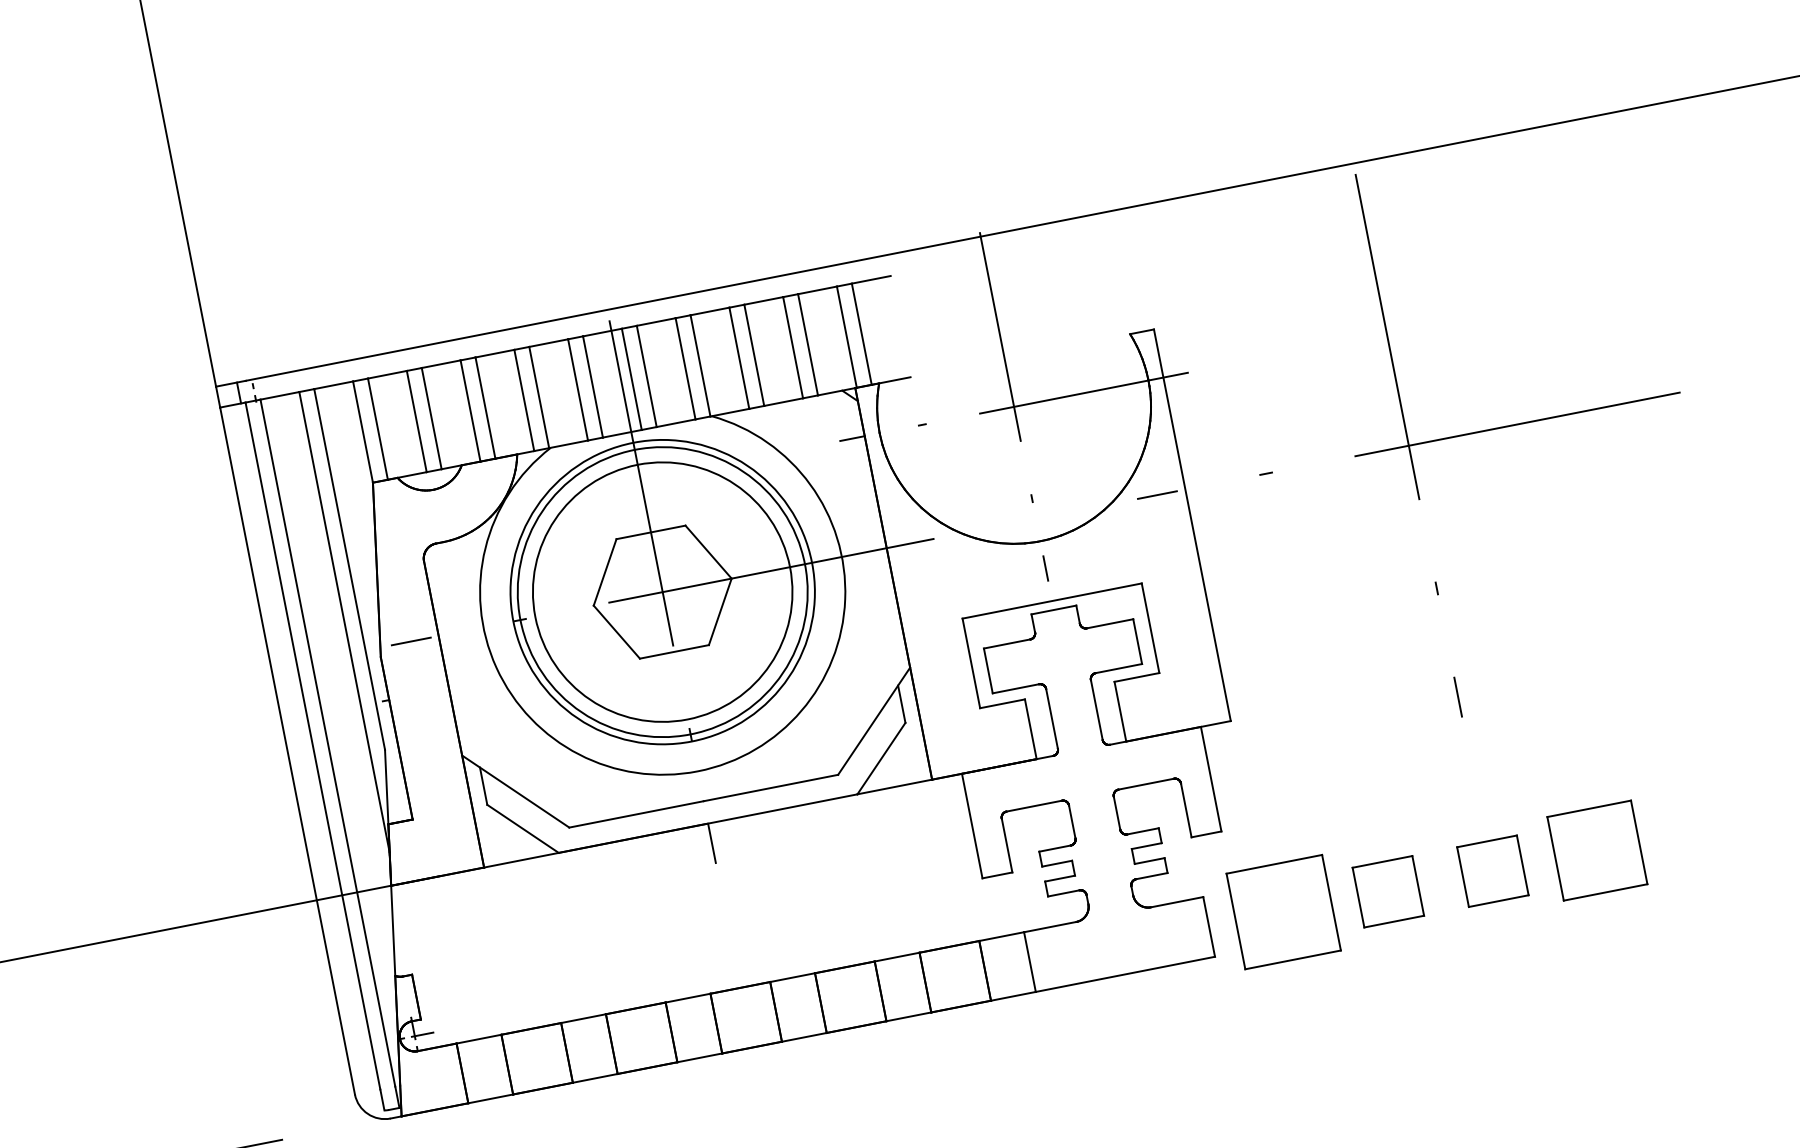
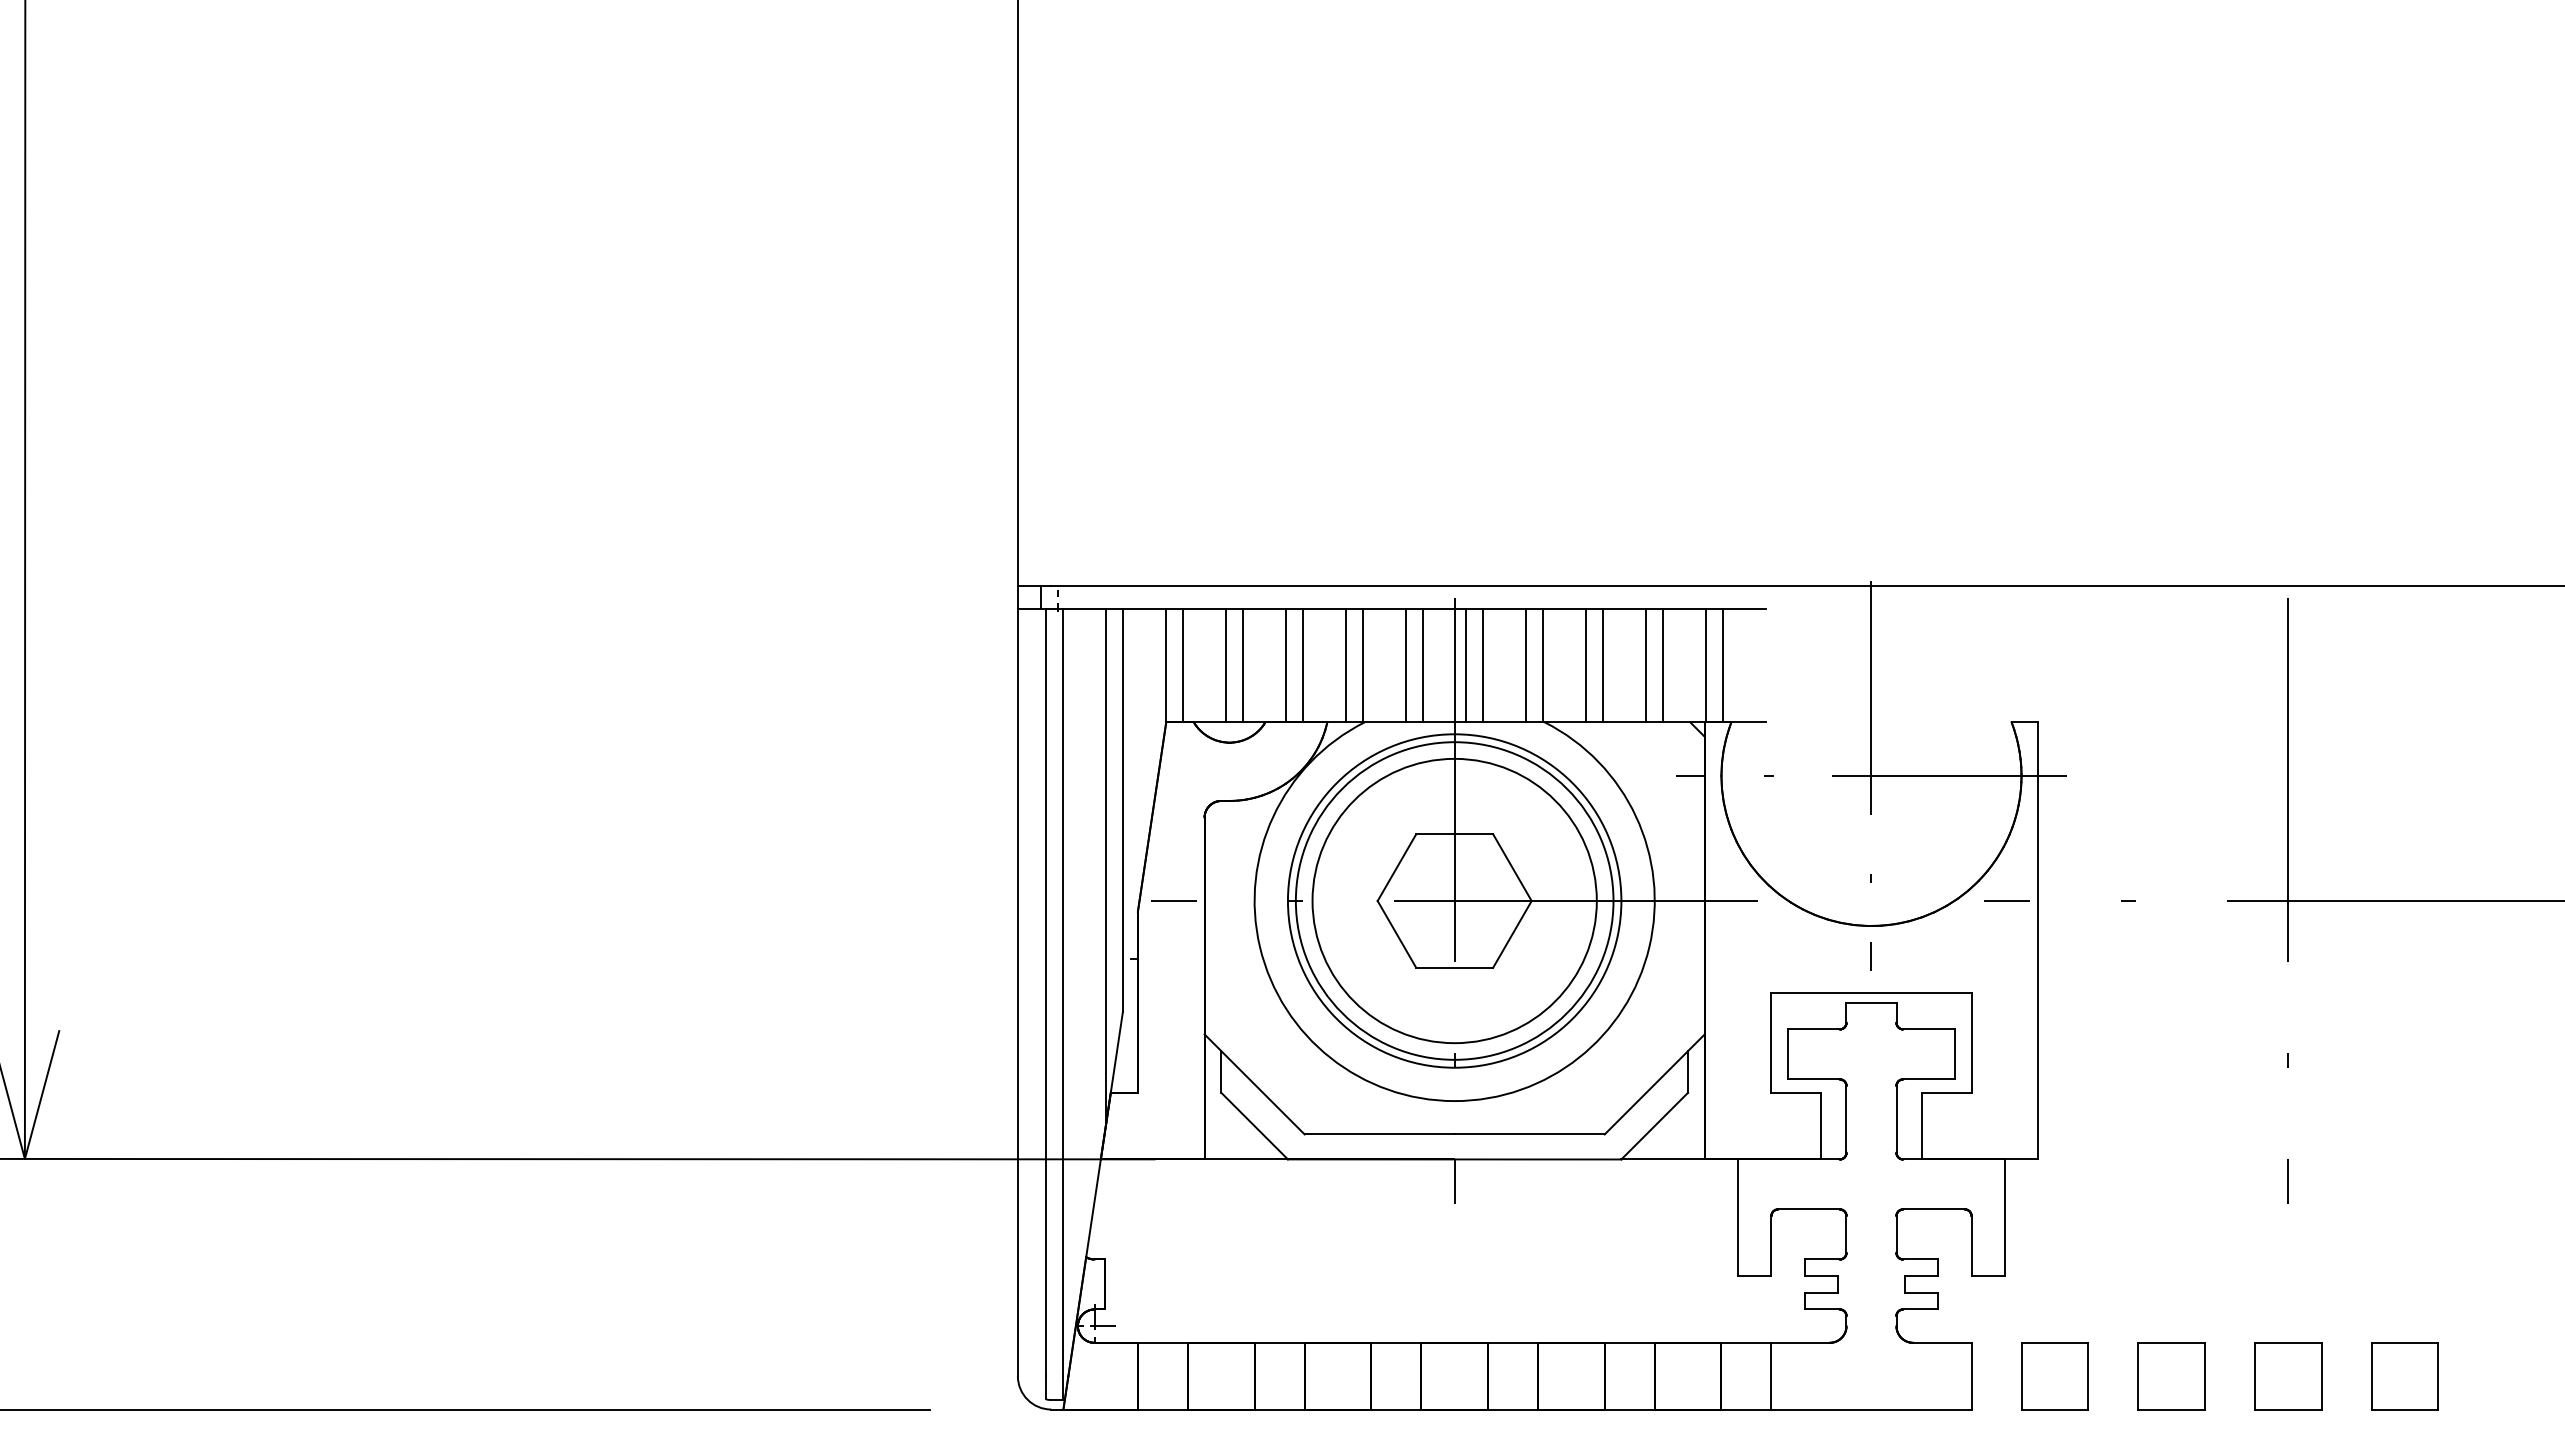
part: (1597, 851) -> (2404, 1376), size x0.71
part: (1283, 912) -> (2054, 1376), size x0.62

